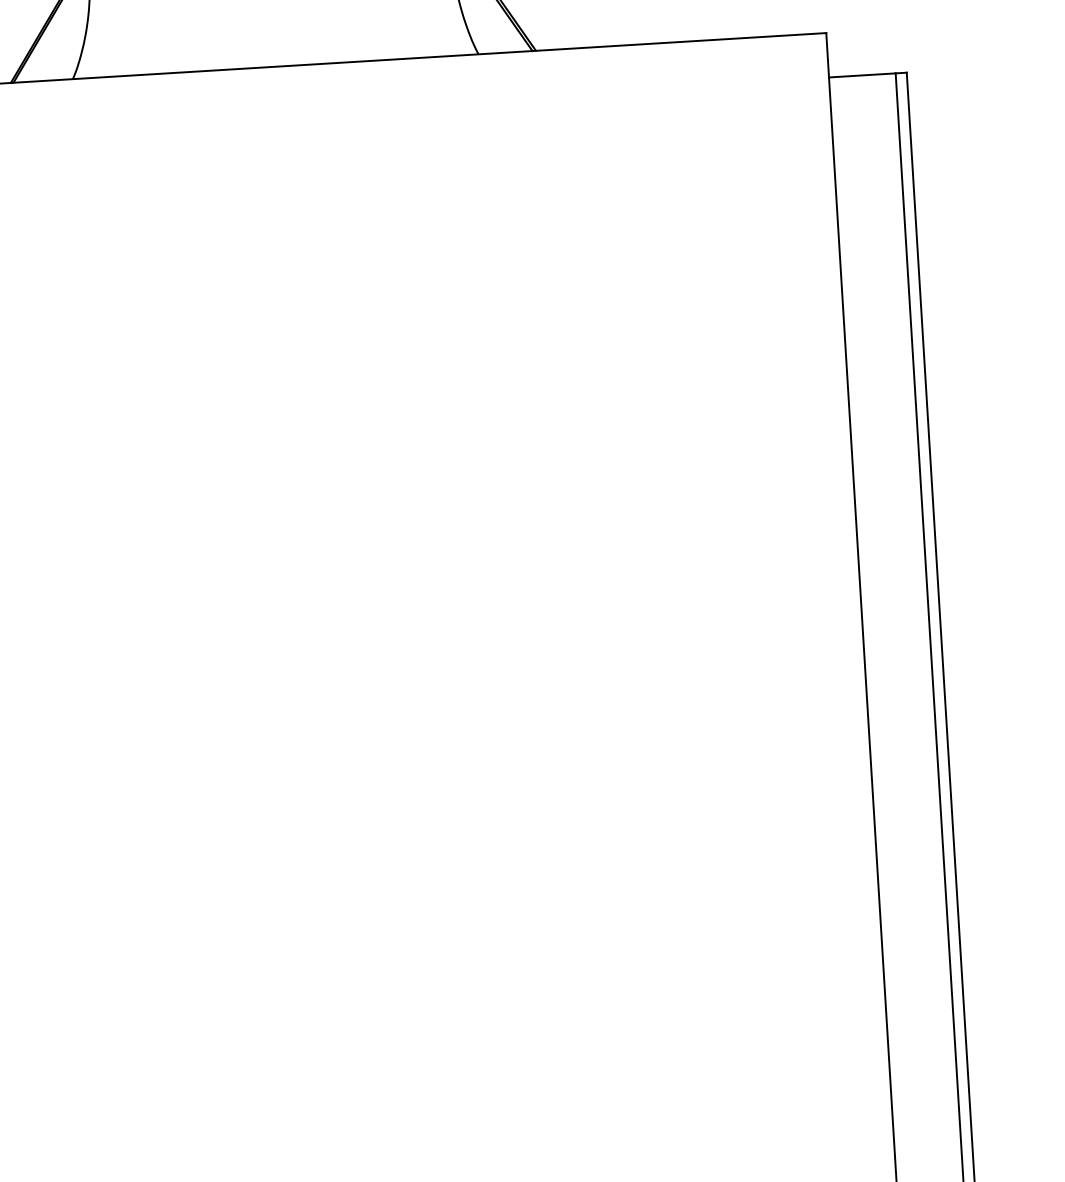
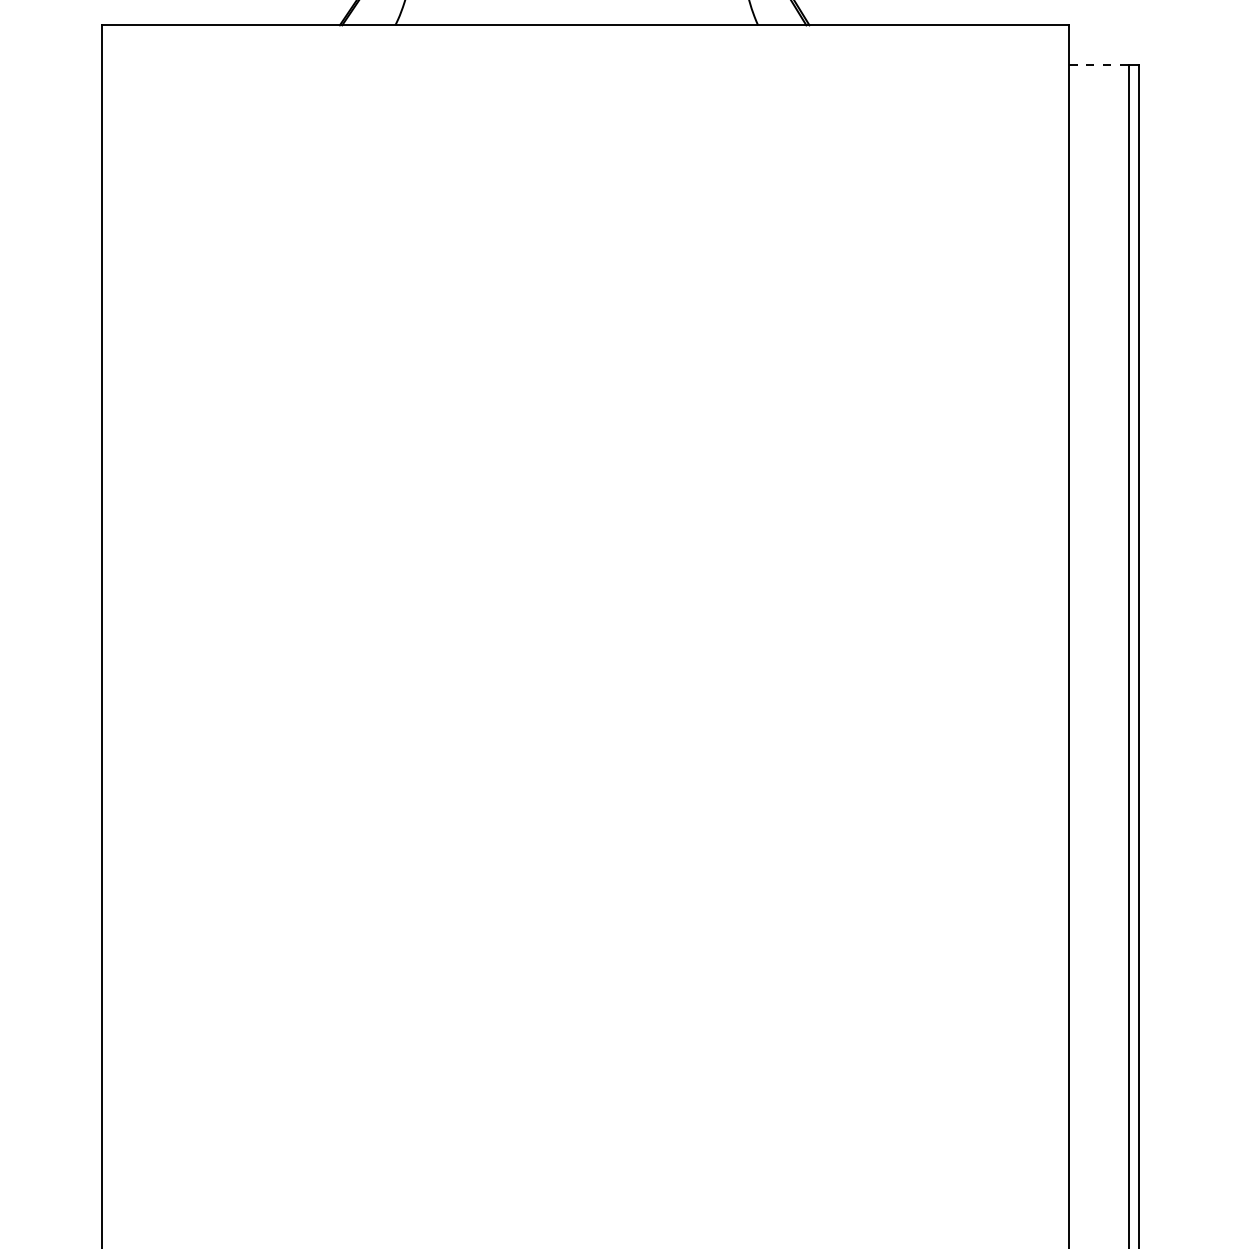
line: (861, 75) -> (1098, 65), solid -> dashed

